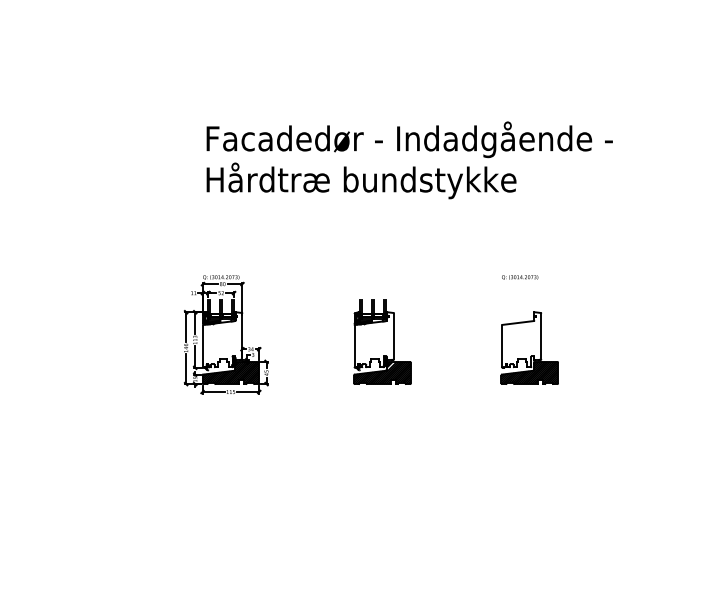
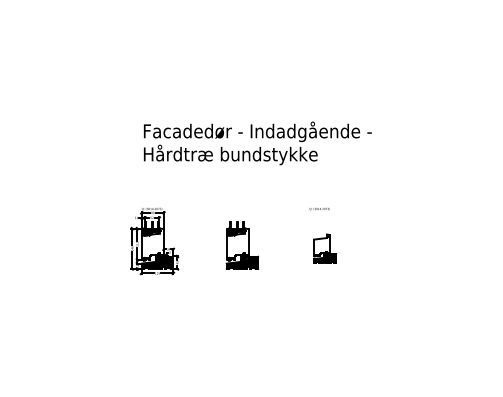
part: (528, 347) -> (324, 248), size x0.7

